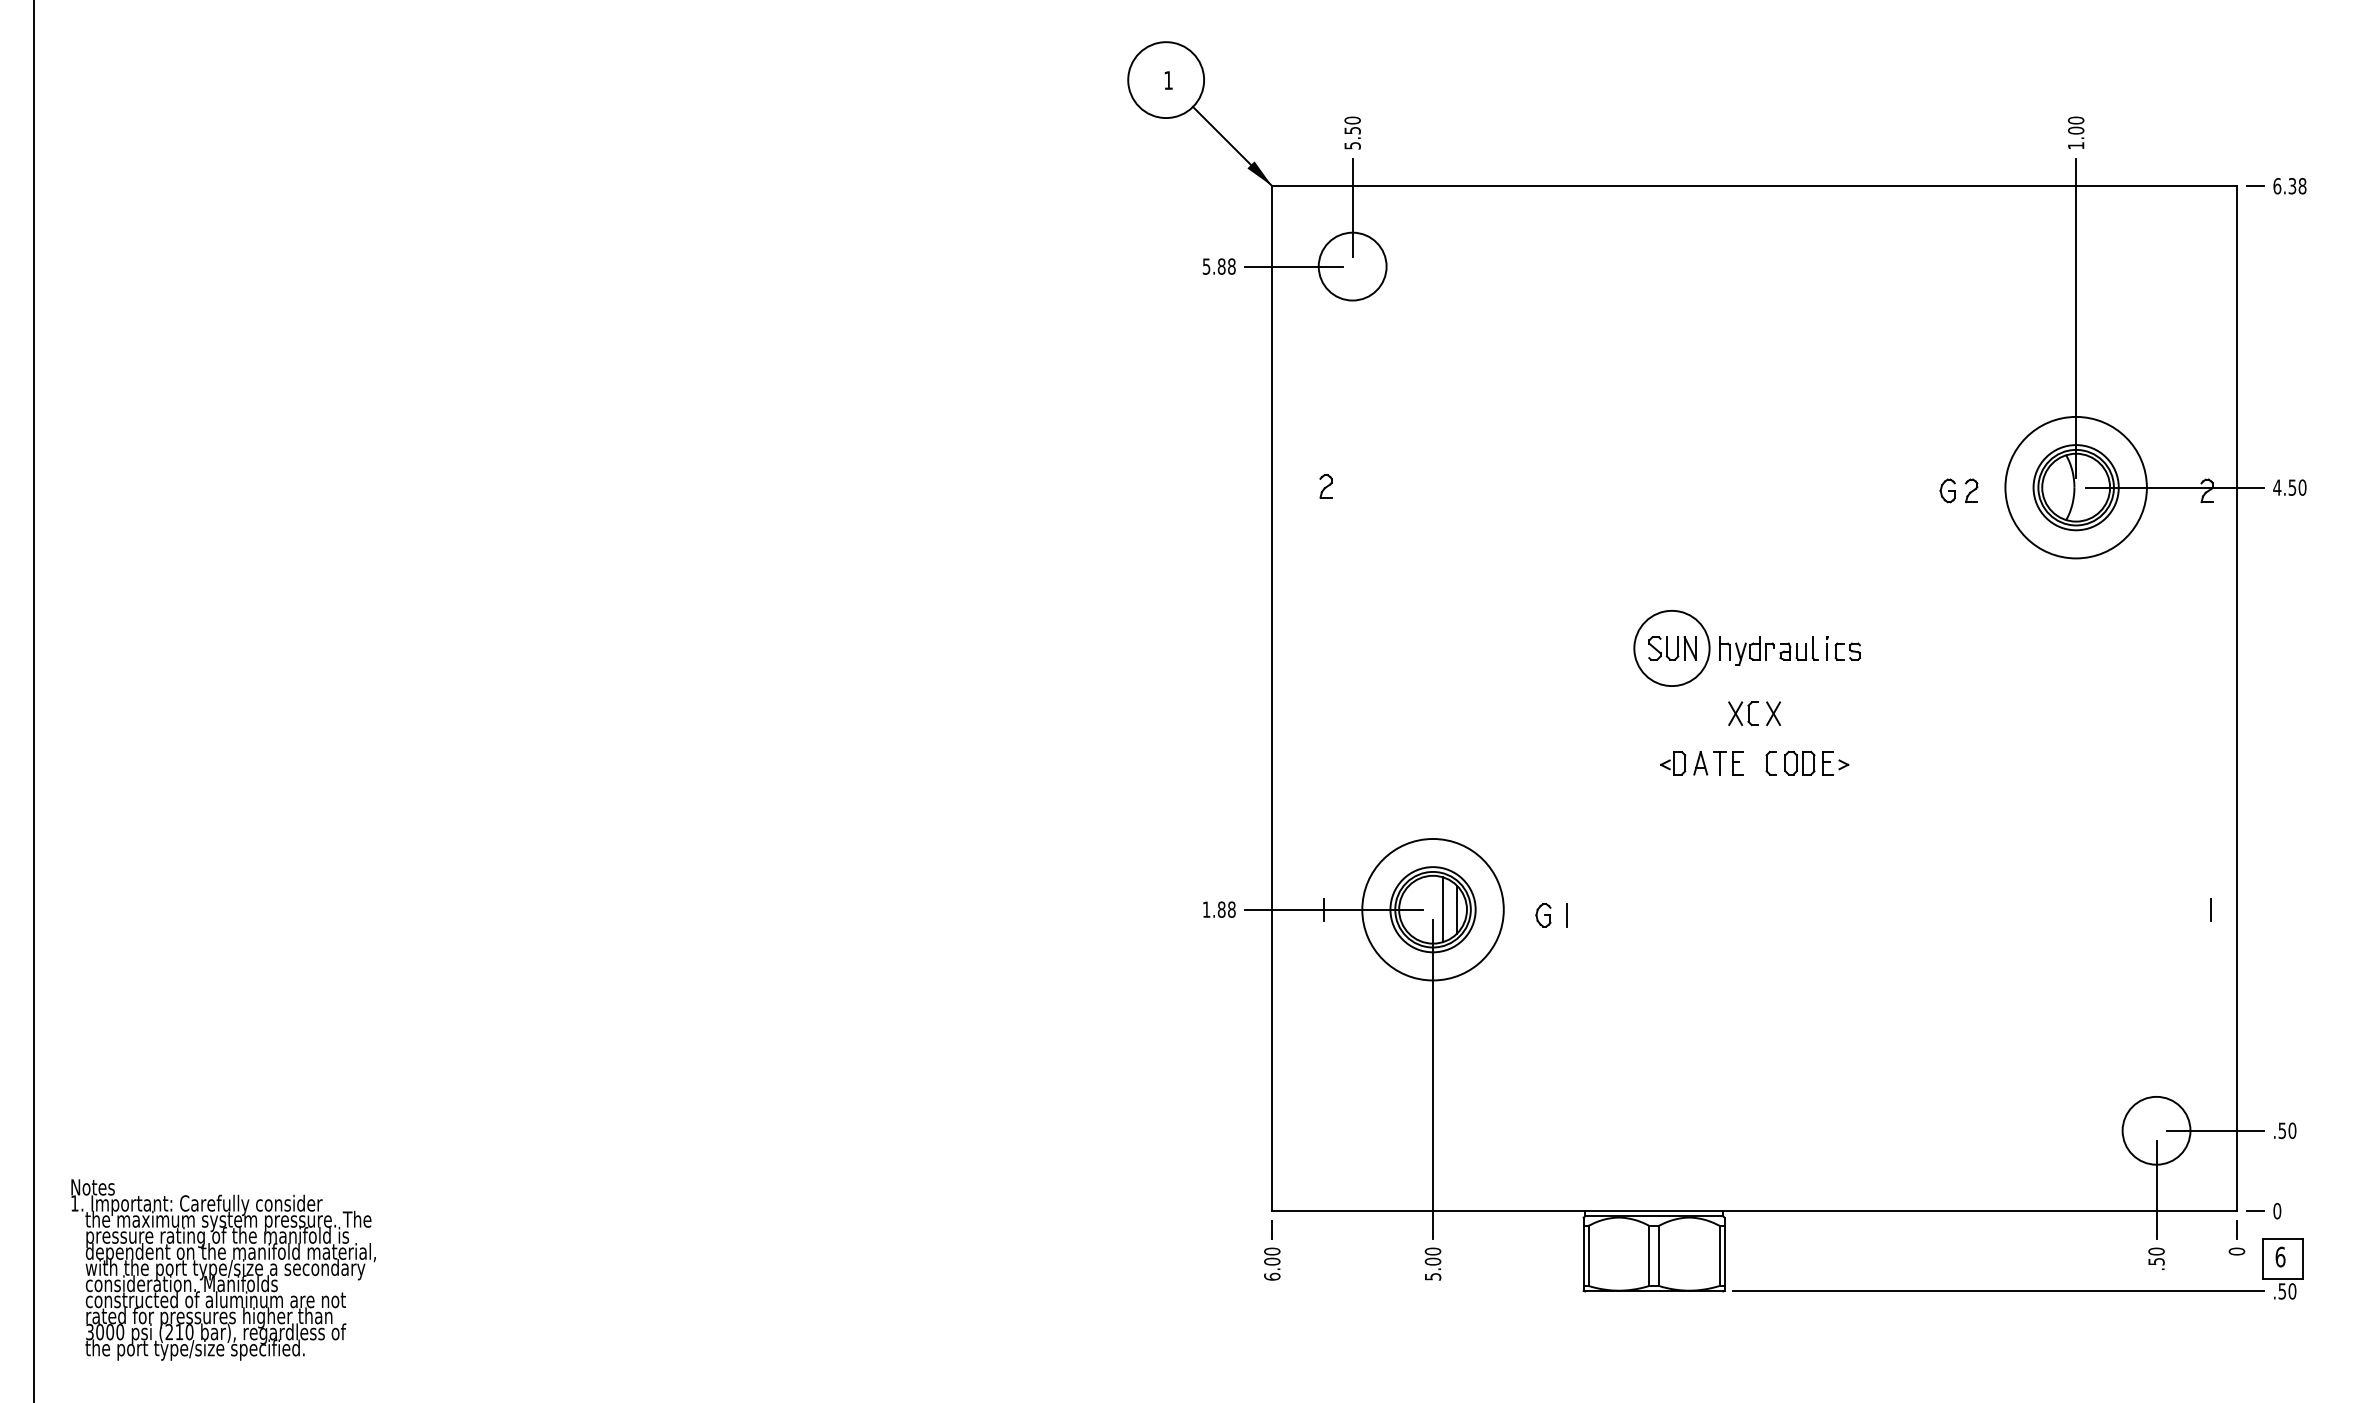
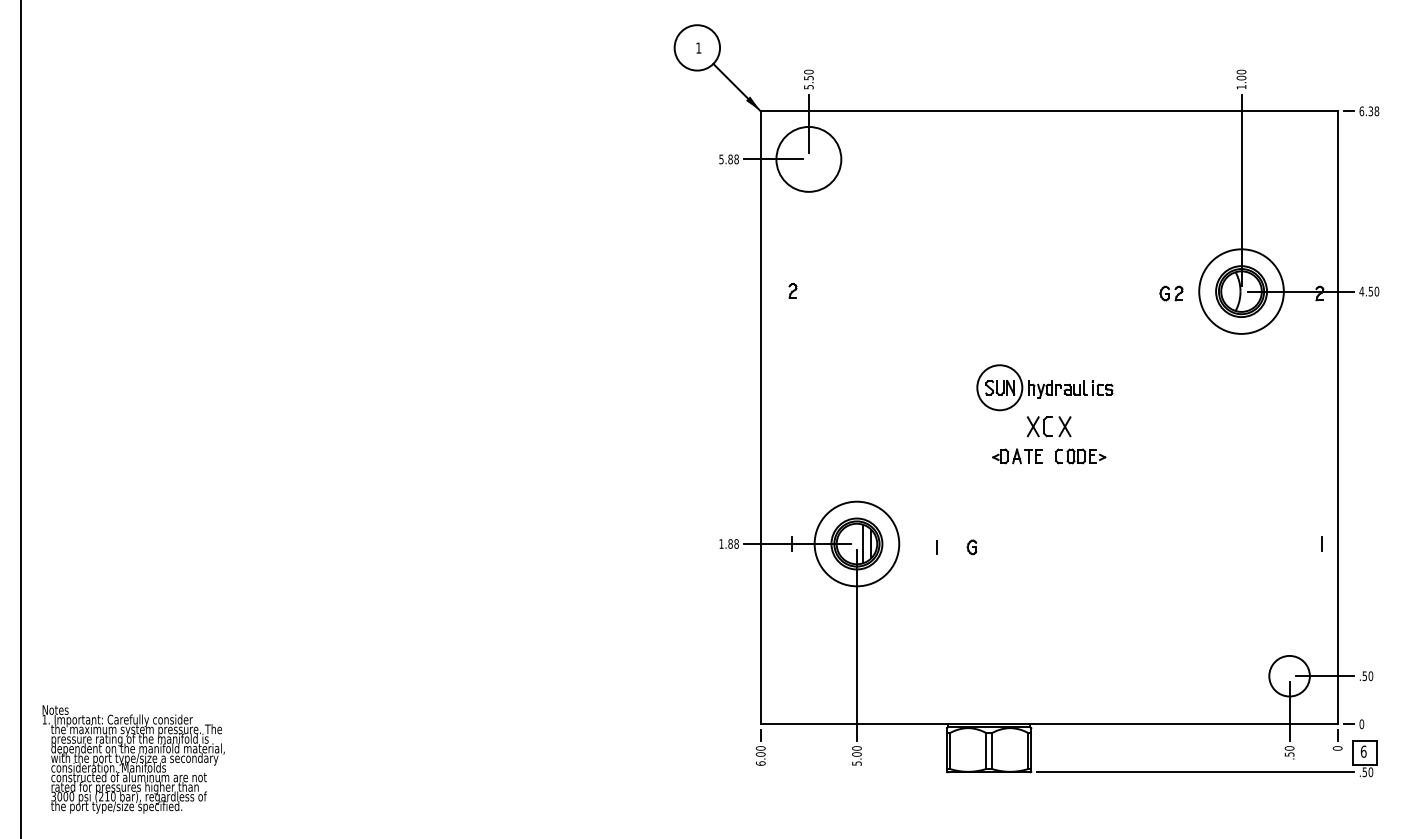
circle: (1352, 266) -> (808, 159), size x1.6
part: (1755, 713) -> (1049, 426), size x1.4
part: (1542, 915) -> (971, 547), moved

